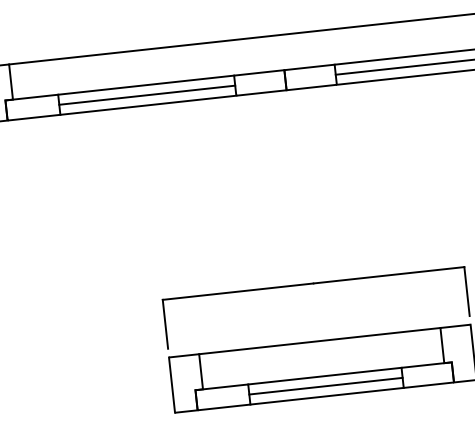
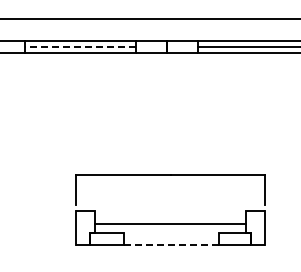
line: (147, 95) -> (80, 47), solid -> dashed
line: (319, 340) -> (170, 223), moved
line: (324, 375) -> (171, 232), removed
line: (326, 385) -> (171, 238), removed
line: (327, 396) -> (171, 245), solid -> dashed

